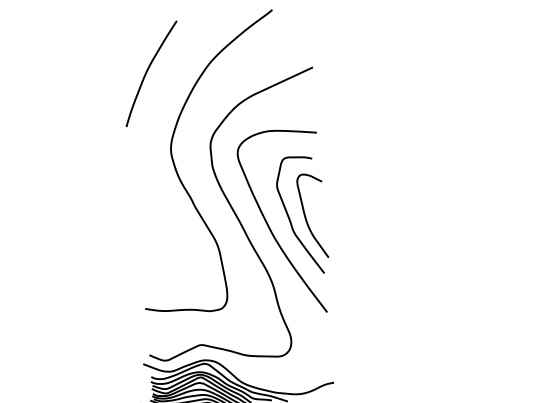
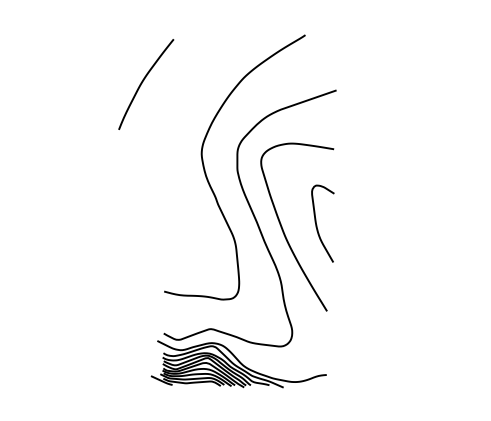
curve: (147, 73) -> (142, 83), moved
curve: (290, 217) -> (302, 222), removed

